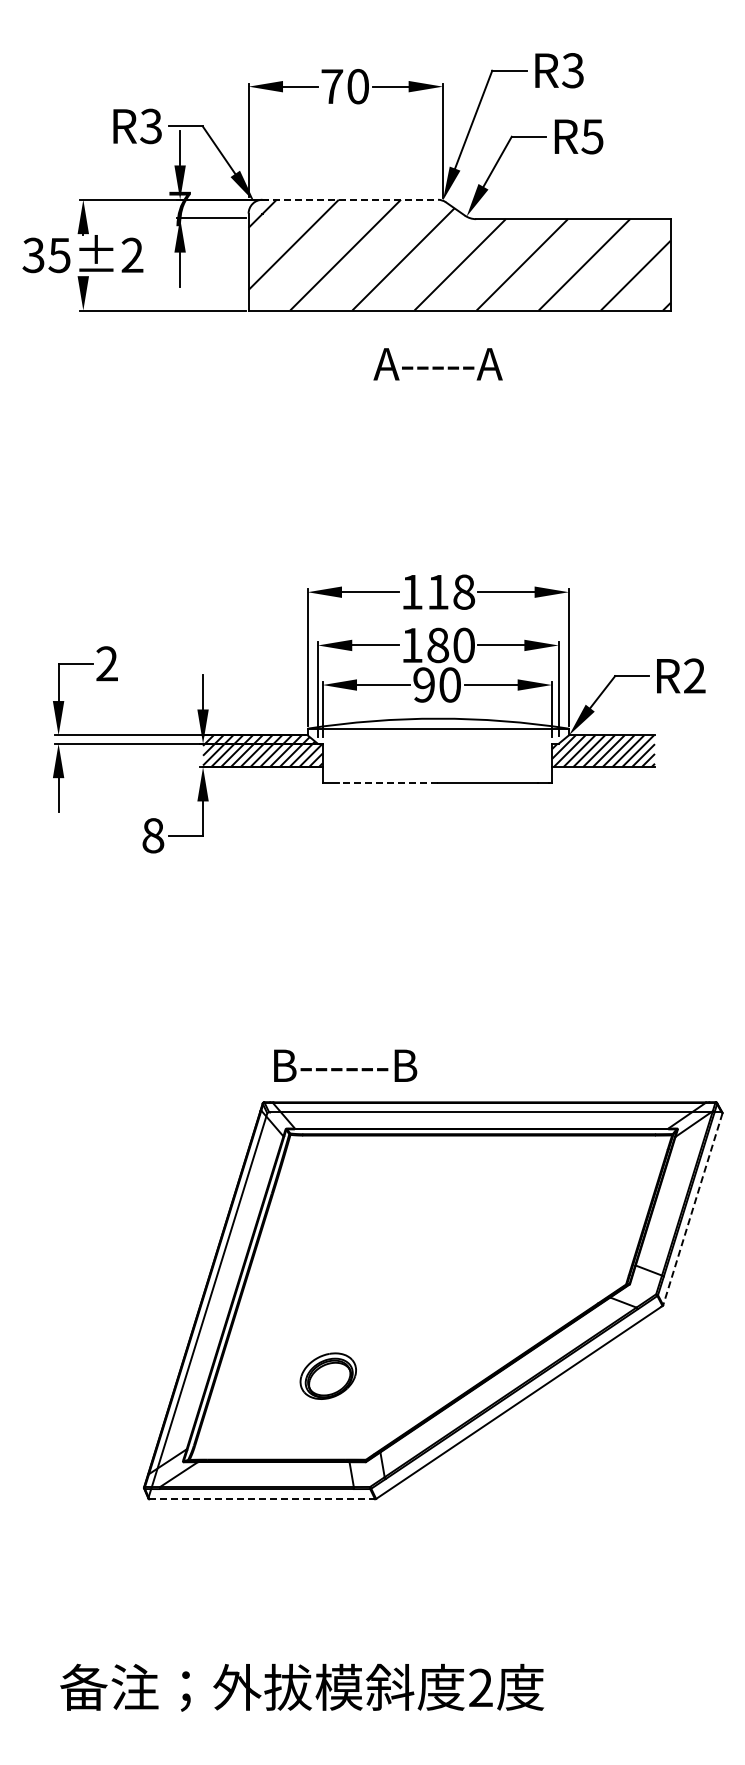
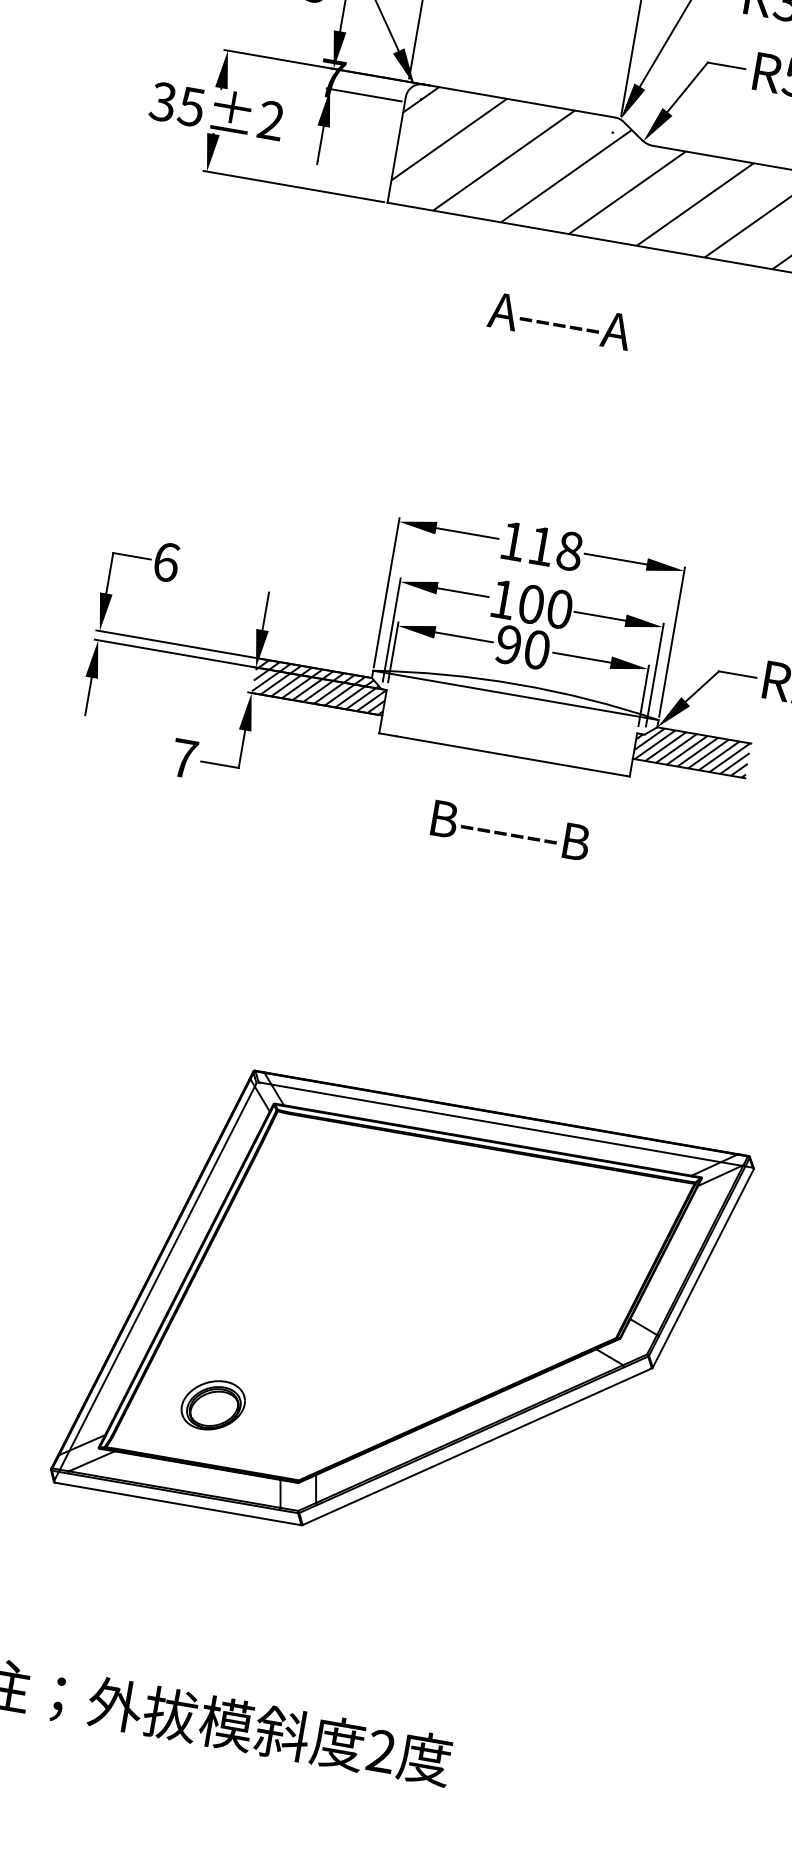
line: (350, 199) -> (519, 100), dashed -> solid
text: (437, 364) -> (559, 321), moved
text: (438, 645) -> (531, 604), 180 -> 100
text: (107, 663) -> (166, 561), 2 -> 6
line: (388, 783) -> (451, 745), dashed -> solid
text: (153, 835) -> (184, 758), 8 -> 7
text: (345, 1065) -> (510, 830), moved
line: (692, 1209) -> (702, 1268), dashed -> solid
part: (327, 1375) -> (212, 1404), moved
line: (262, 1499) -> (178, 1504), dashed -> solid

